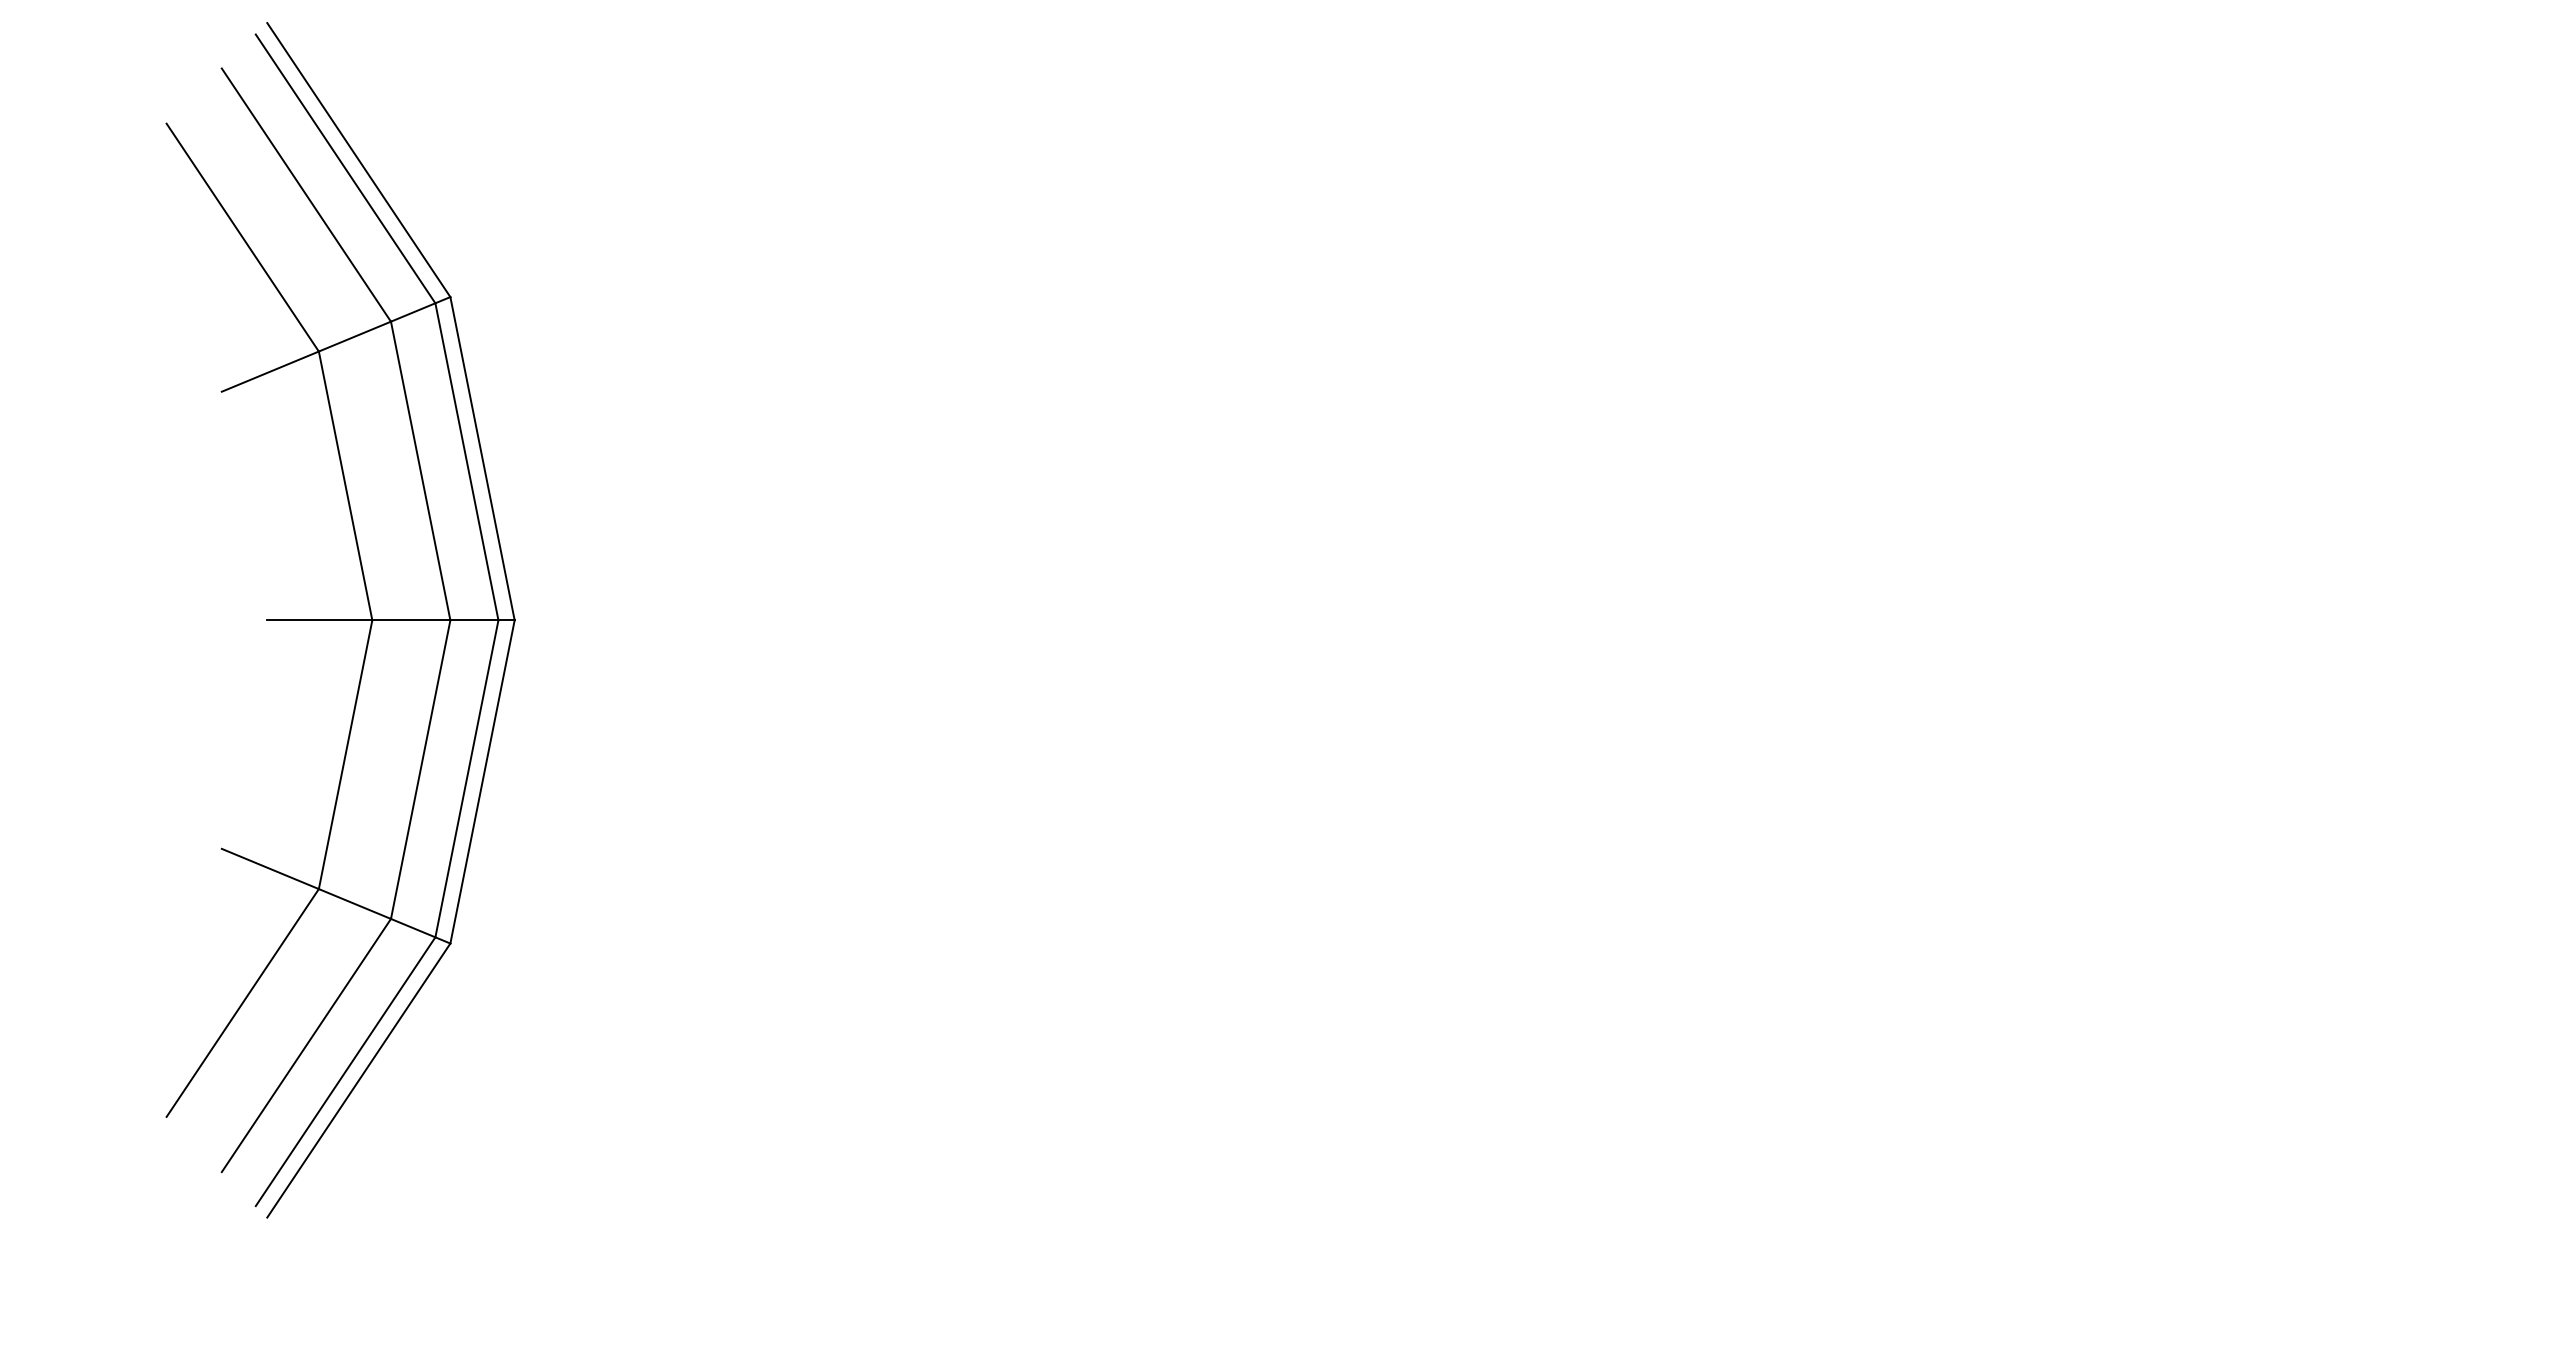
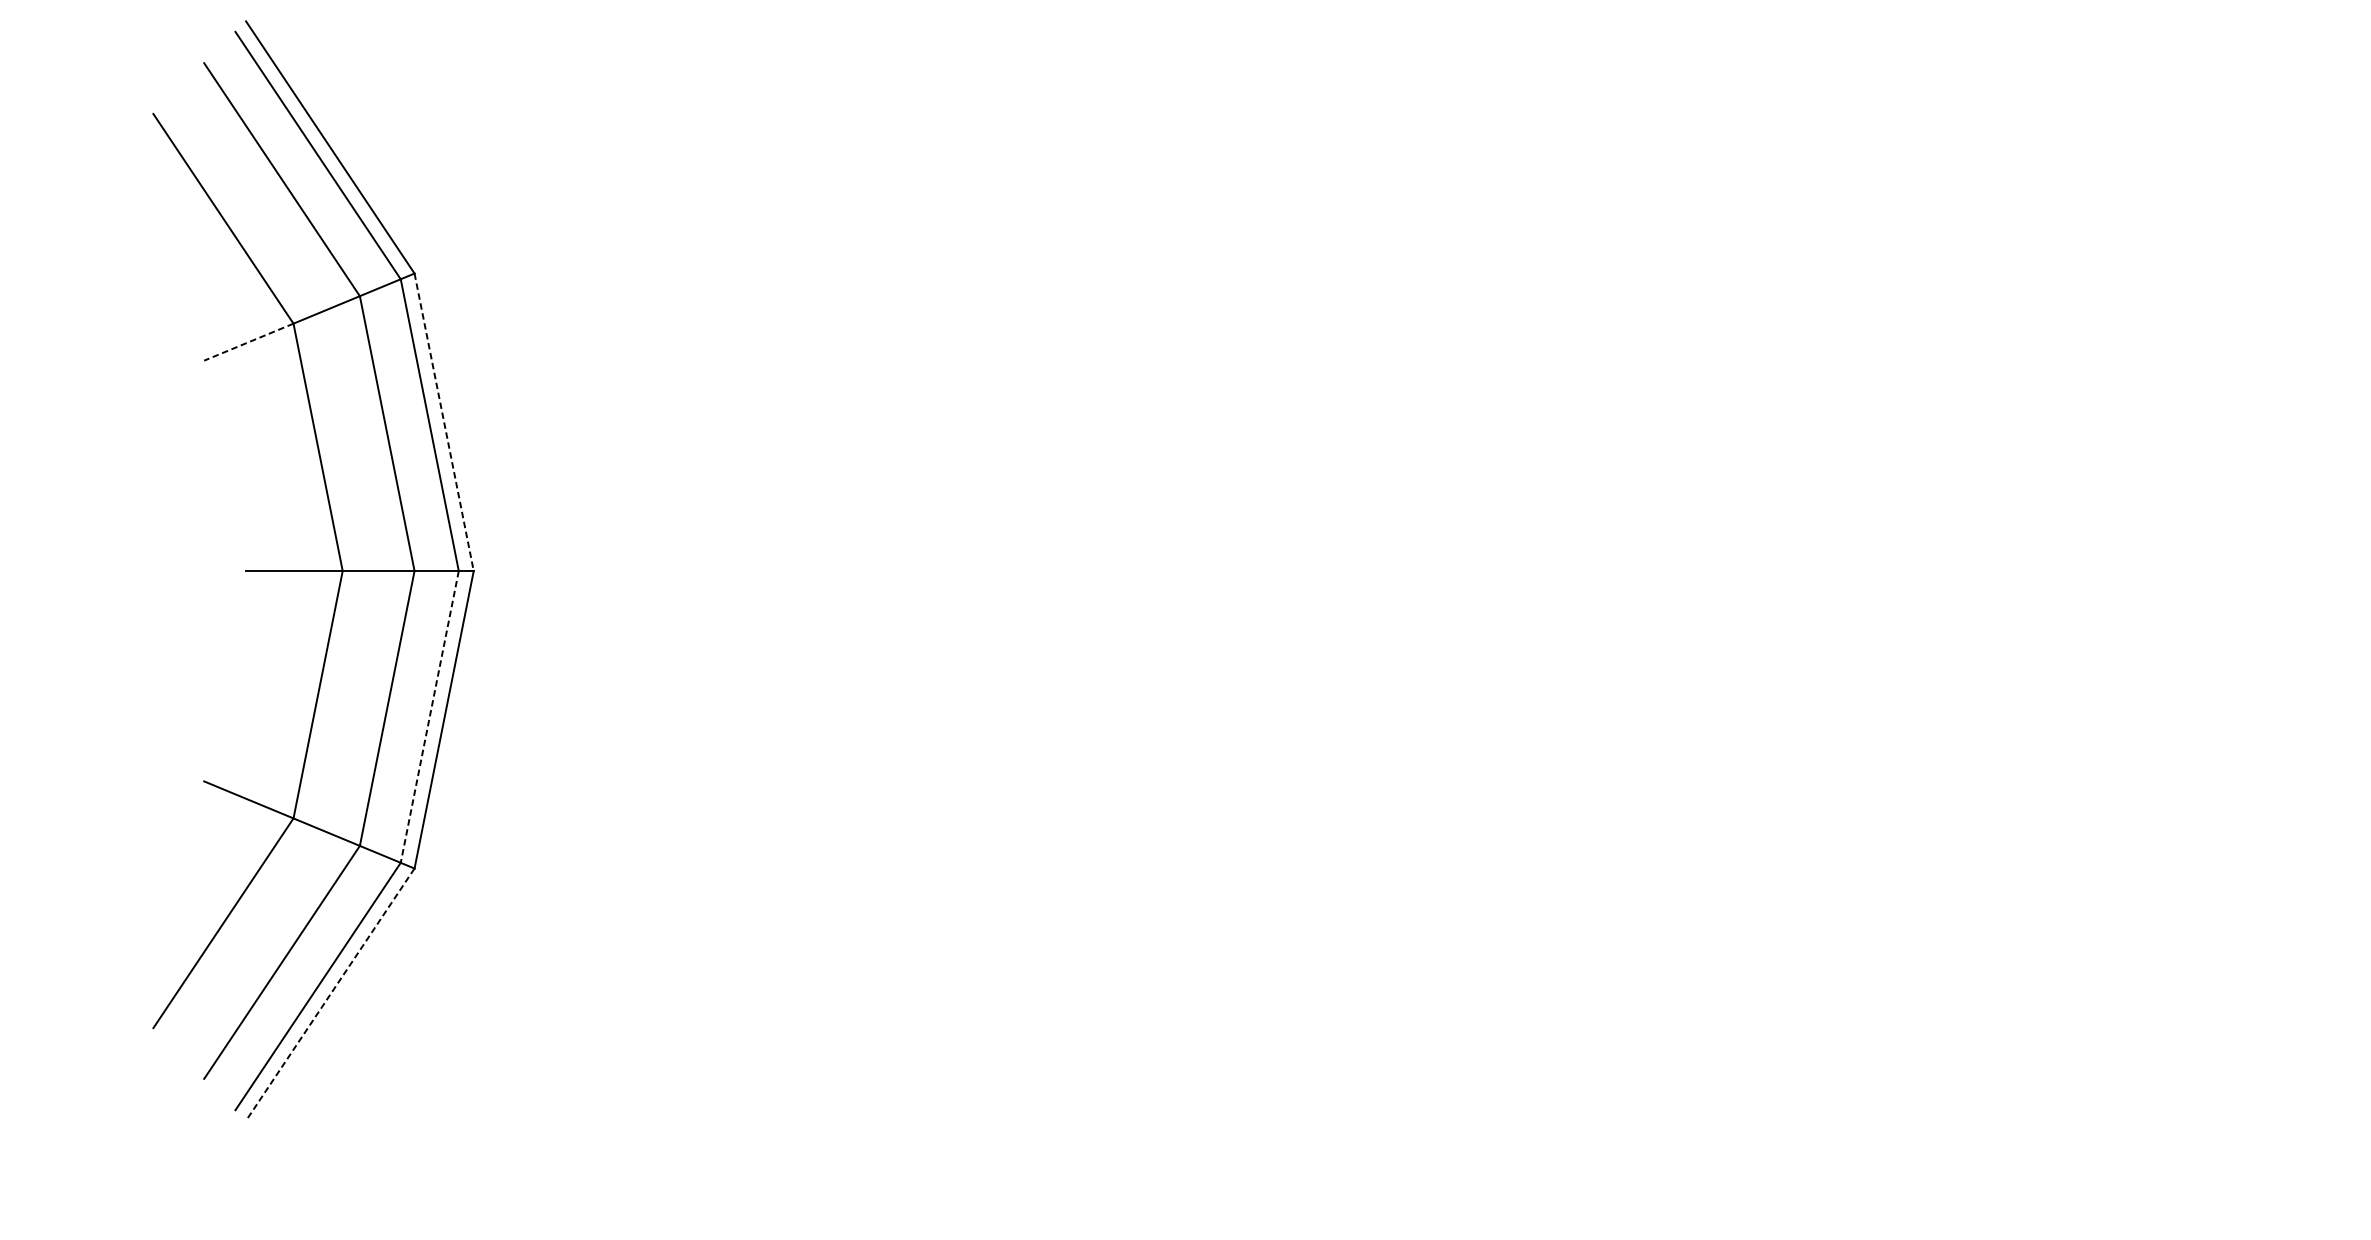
line: (270, 371) -> (248, 342), solid -> dashed
line: (482, 458) -> (444, 422), solid -> dashed
line: (466, 778) -> (429, 716), solid -> dashed
line: (358, 1080) -> (329, 994), solid -> dashed

